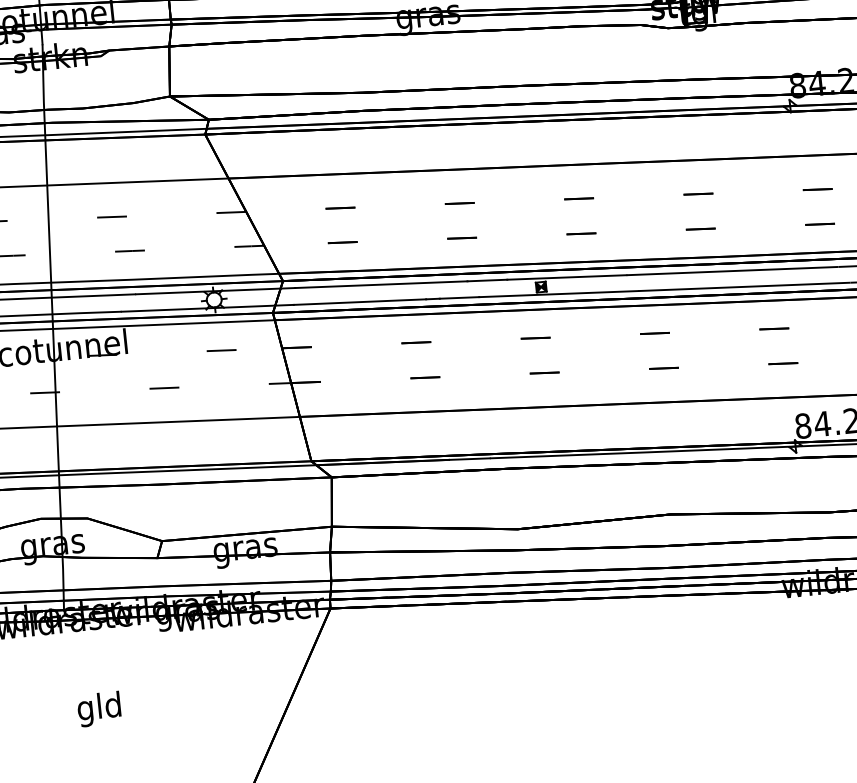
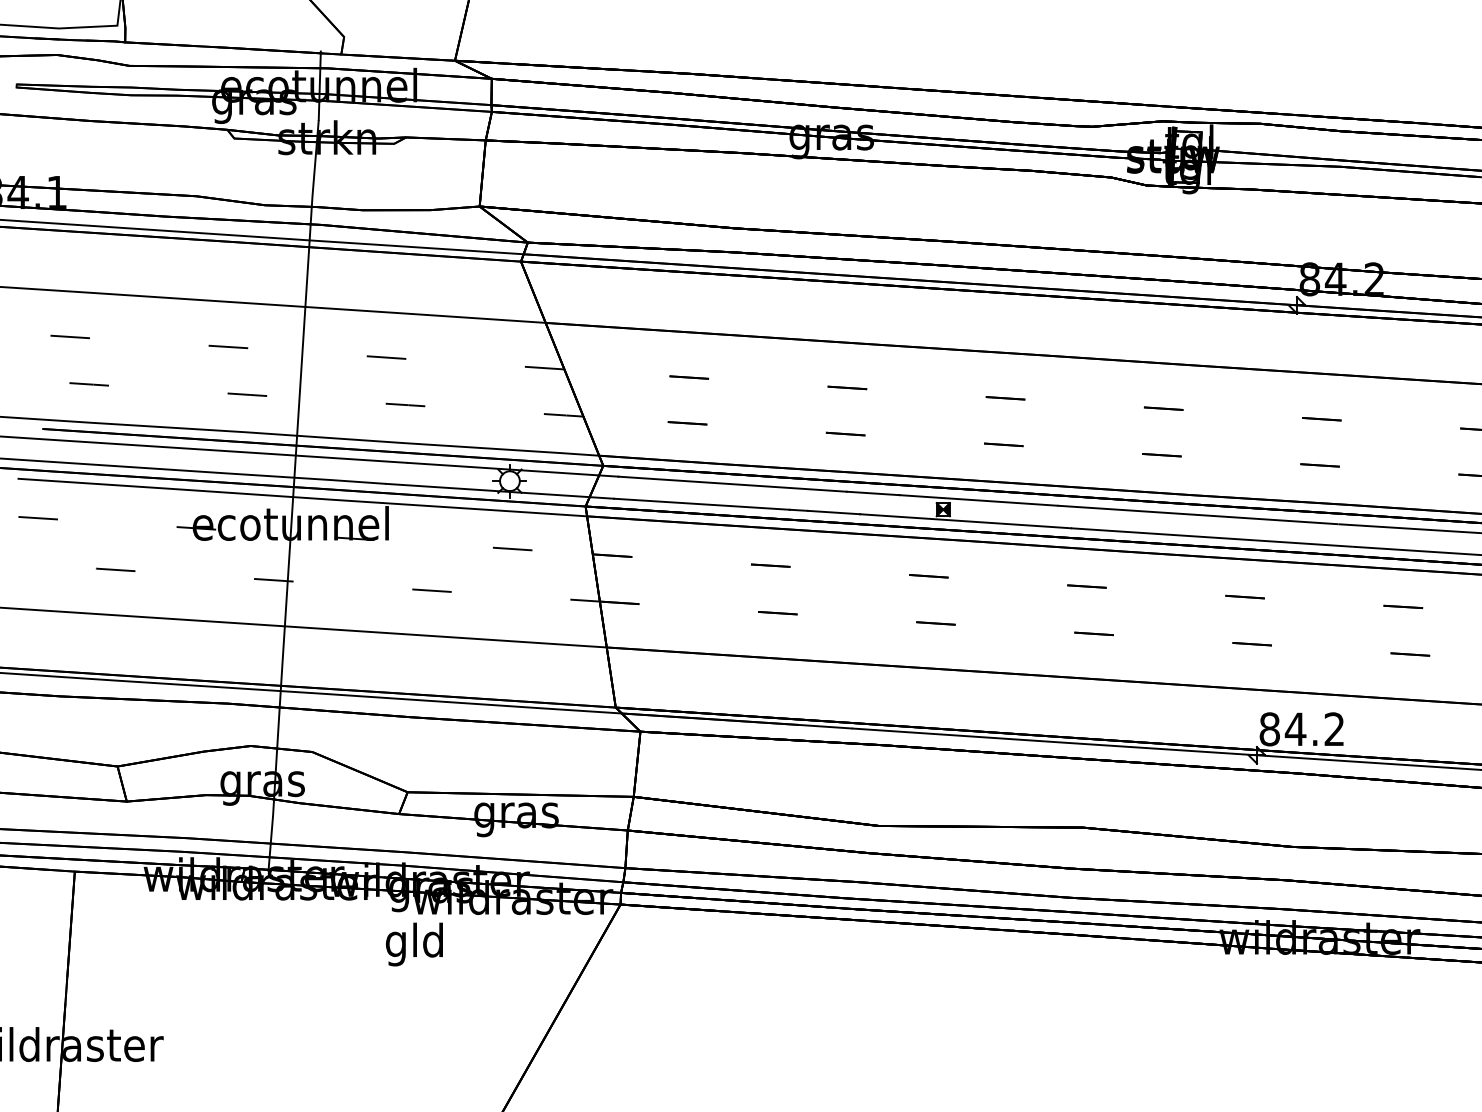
text: (99, 709) -> (414, 944), moved

